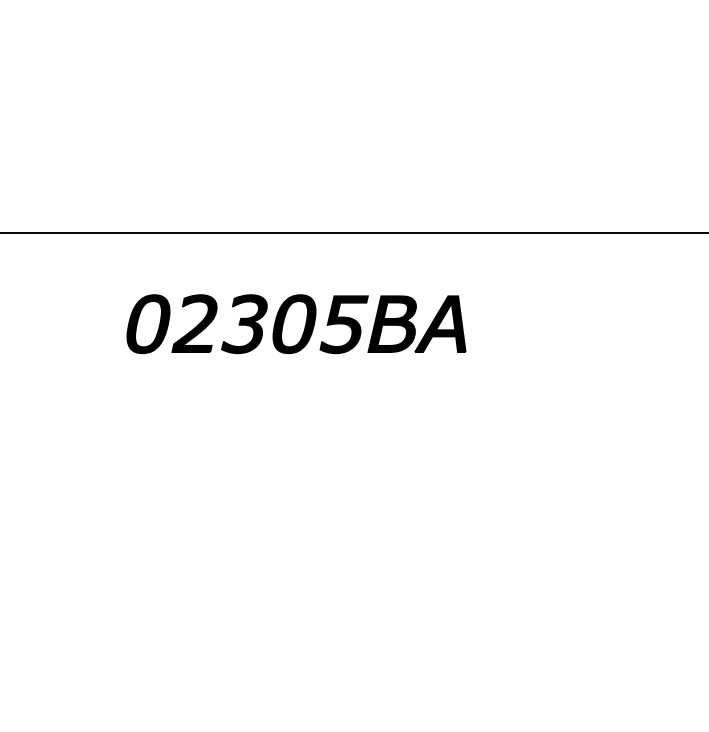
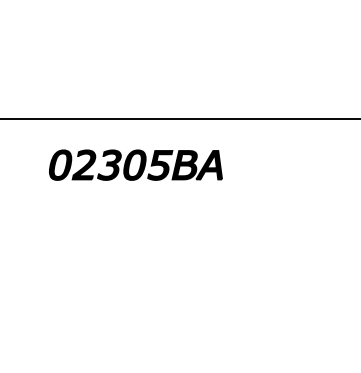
part: (295, 322) -> (135, 164), moved

